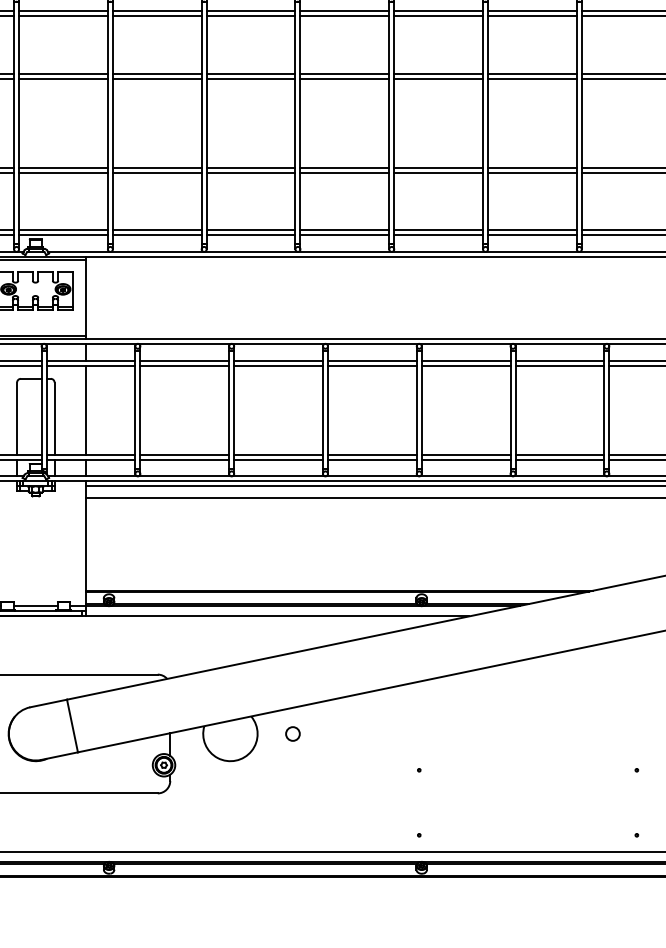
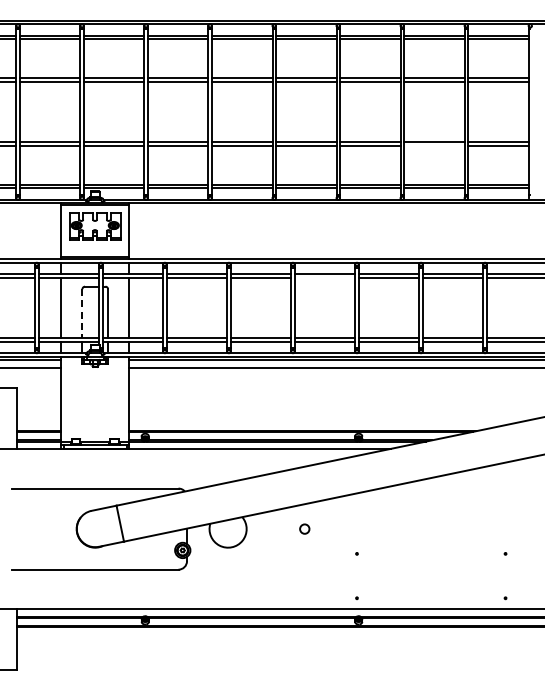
line: (531, 172) -> (433, 145), removed
line: (371, 365) -> (324, 277), removed
line: (17, 418) -> (82, 313), solid -> dashed
circle: (292, 733) -> (304, 528), moved

